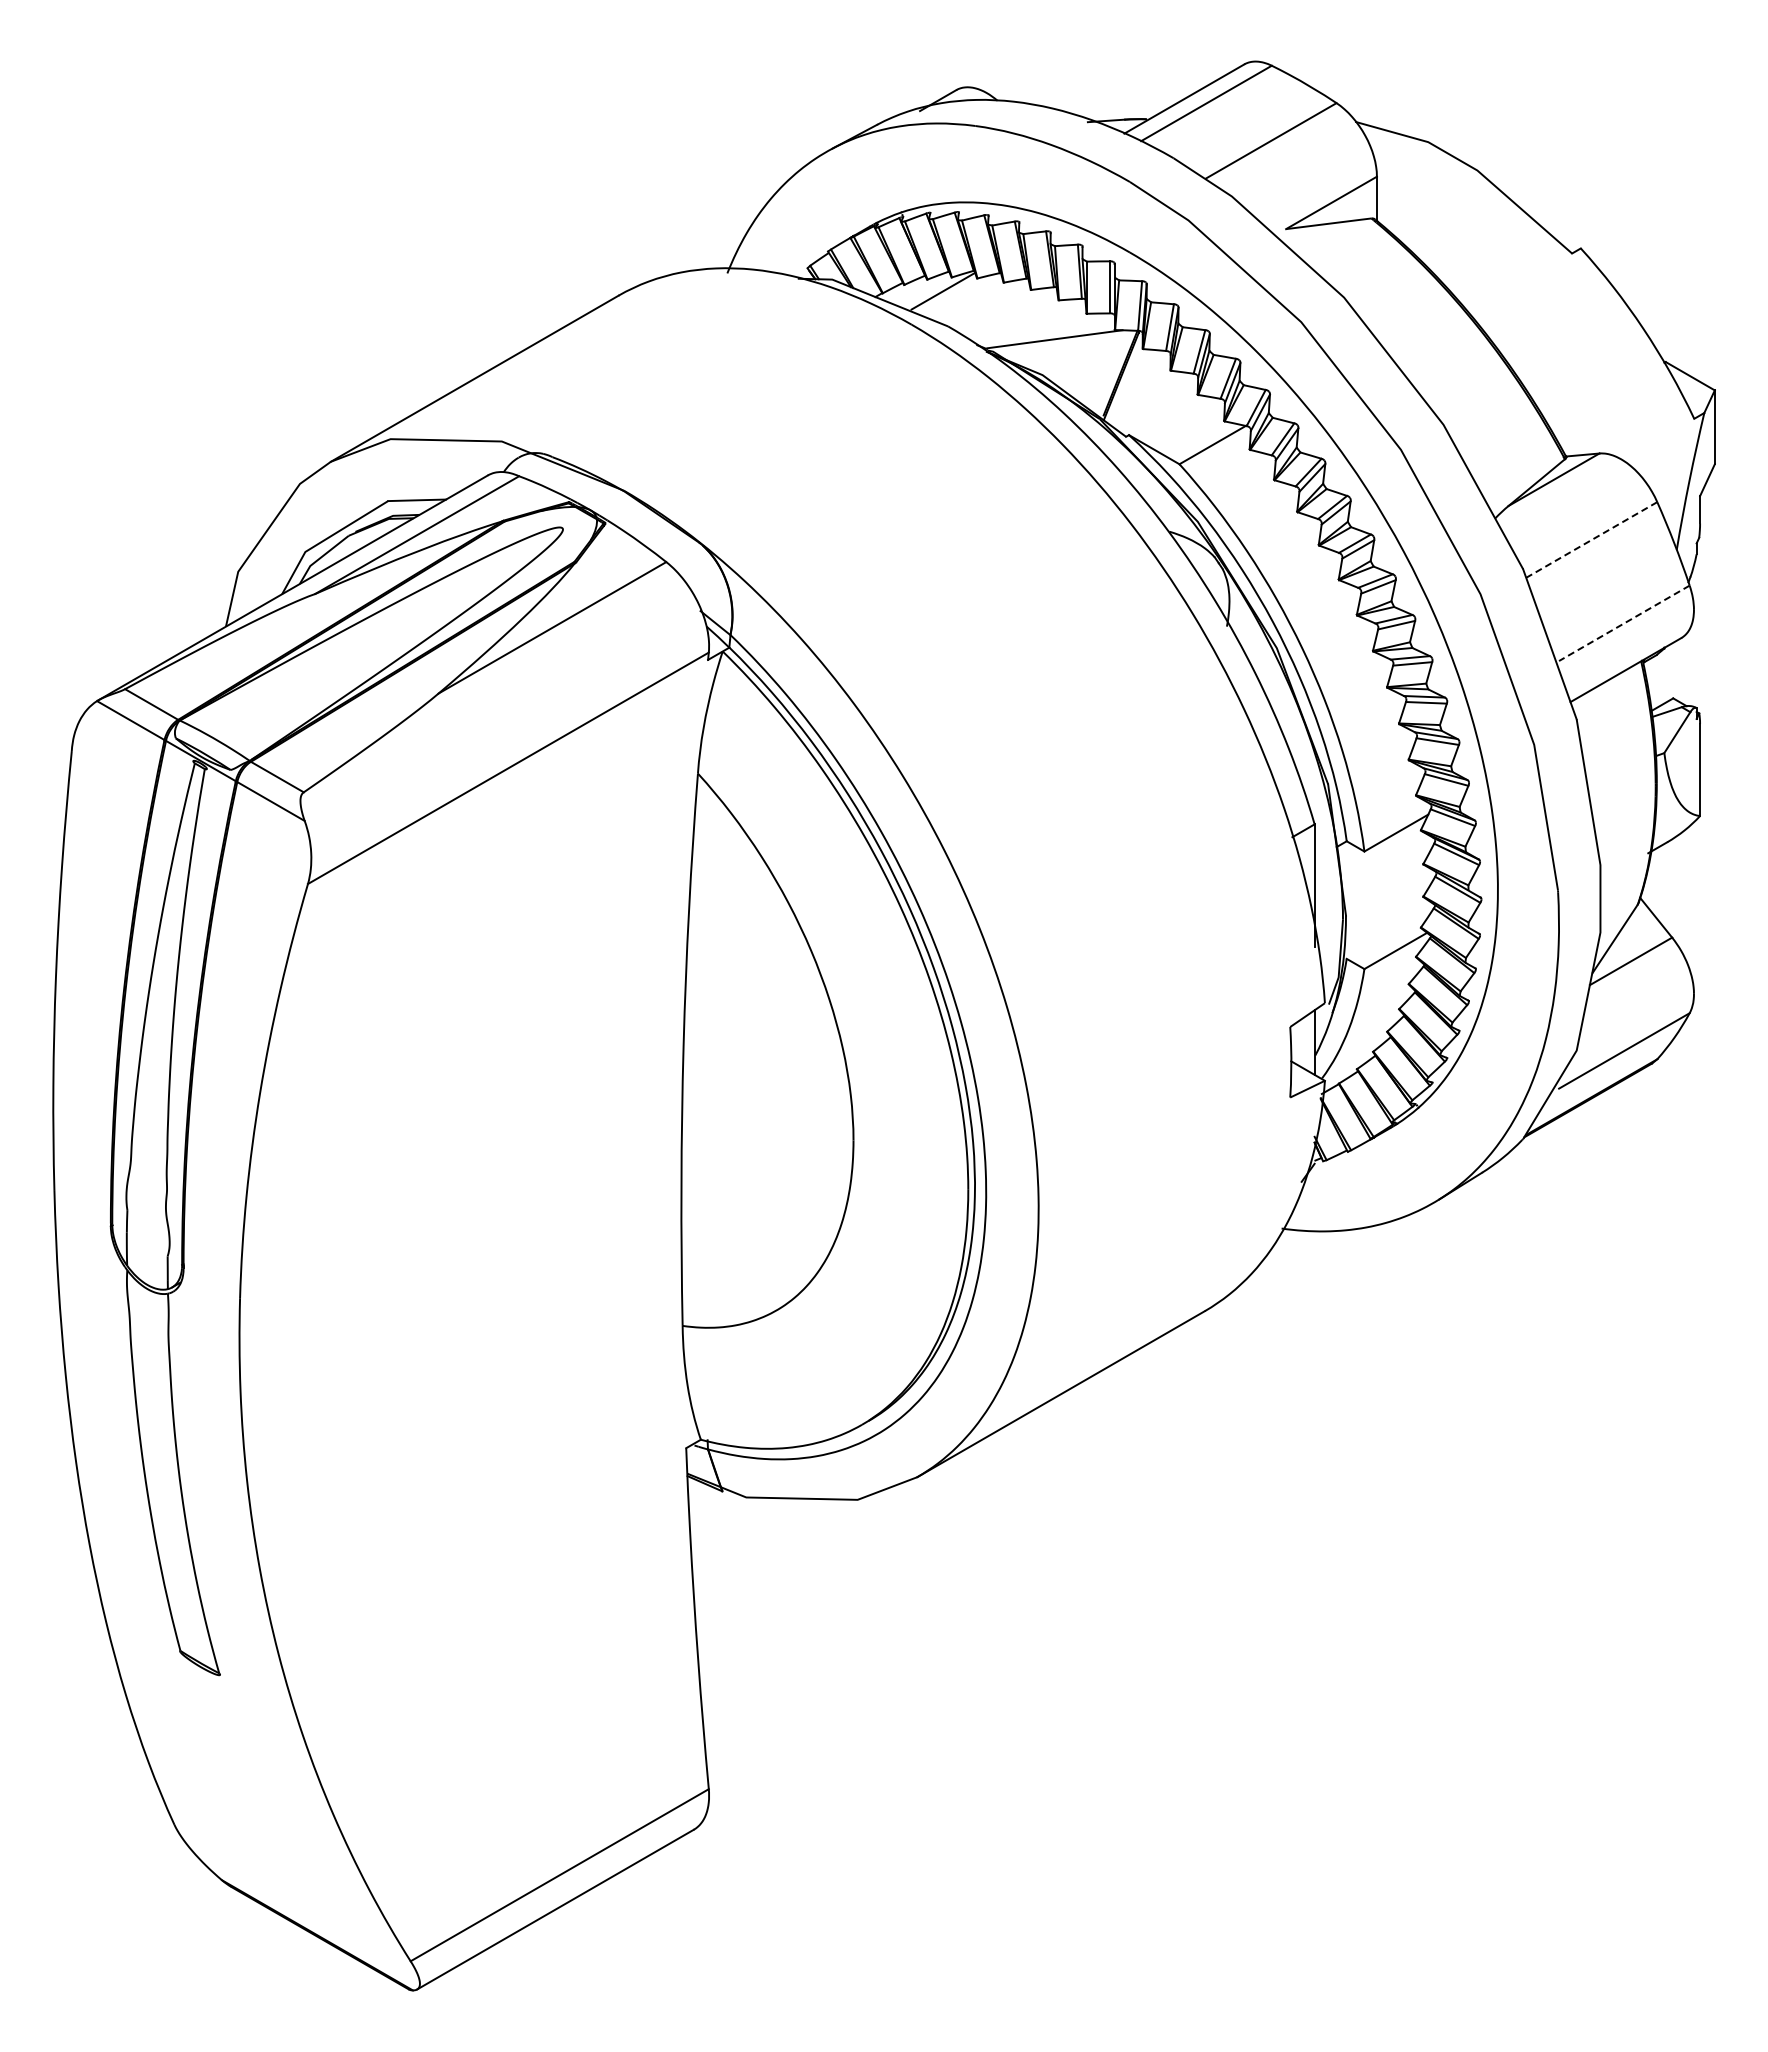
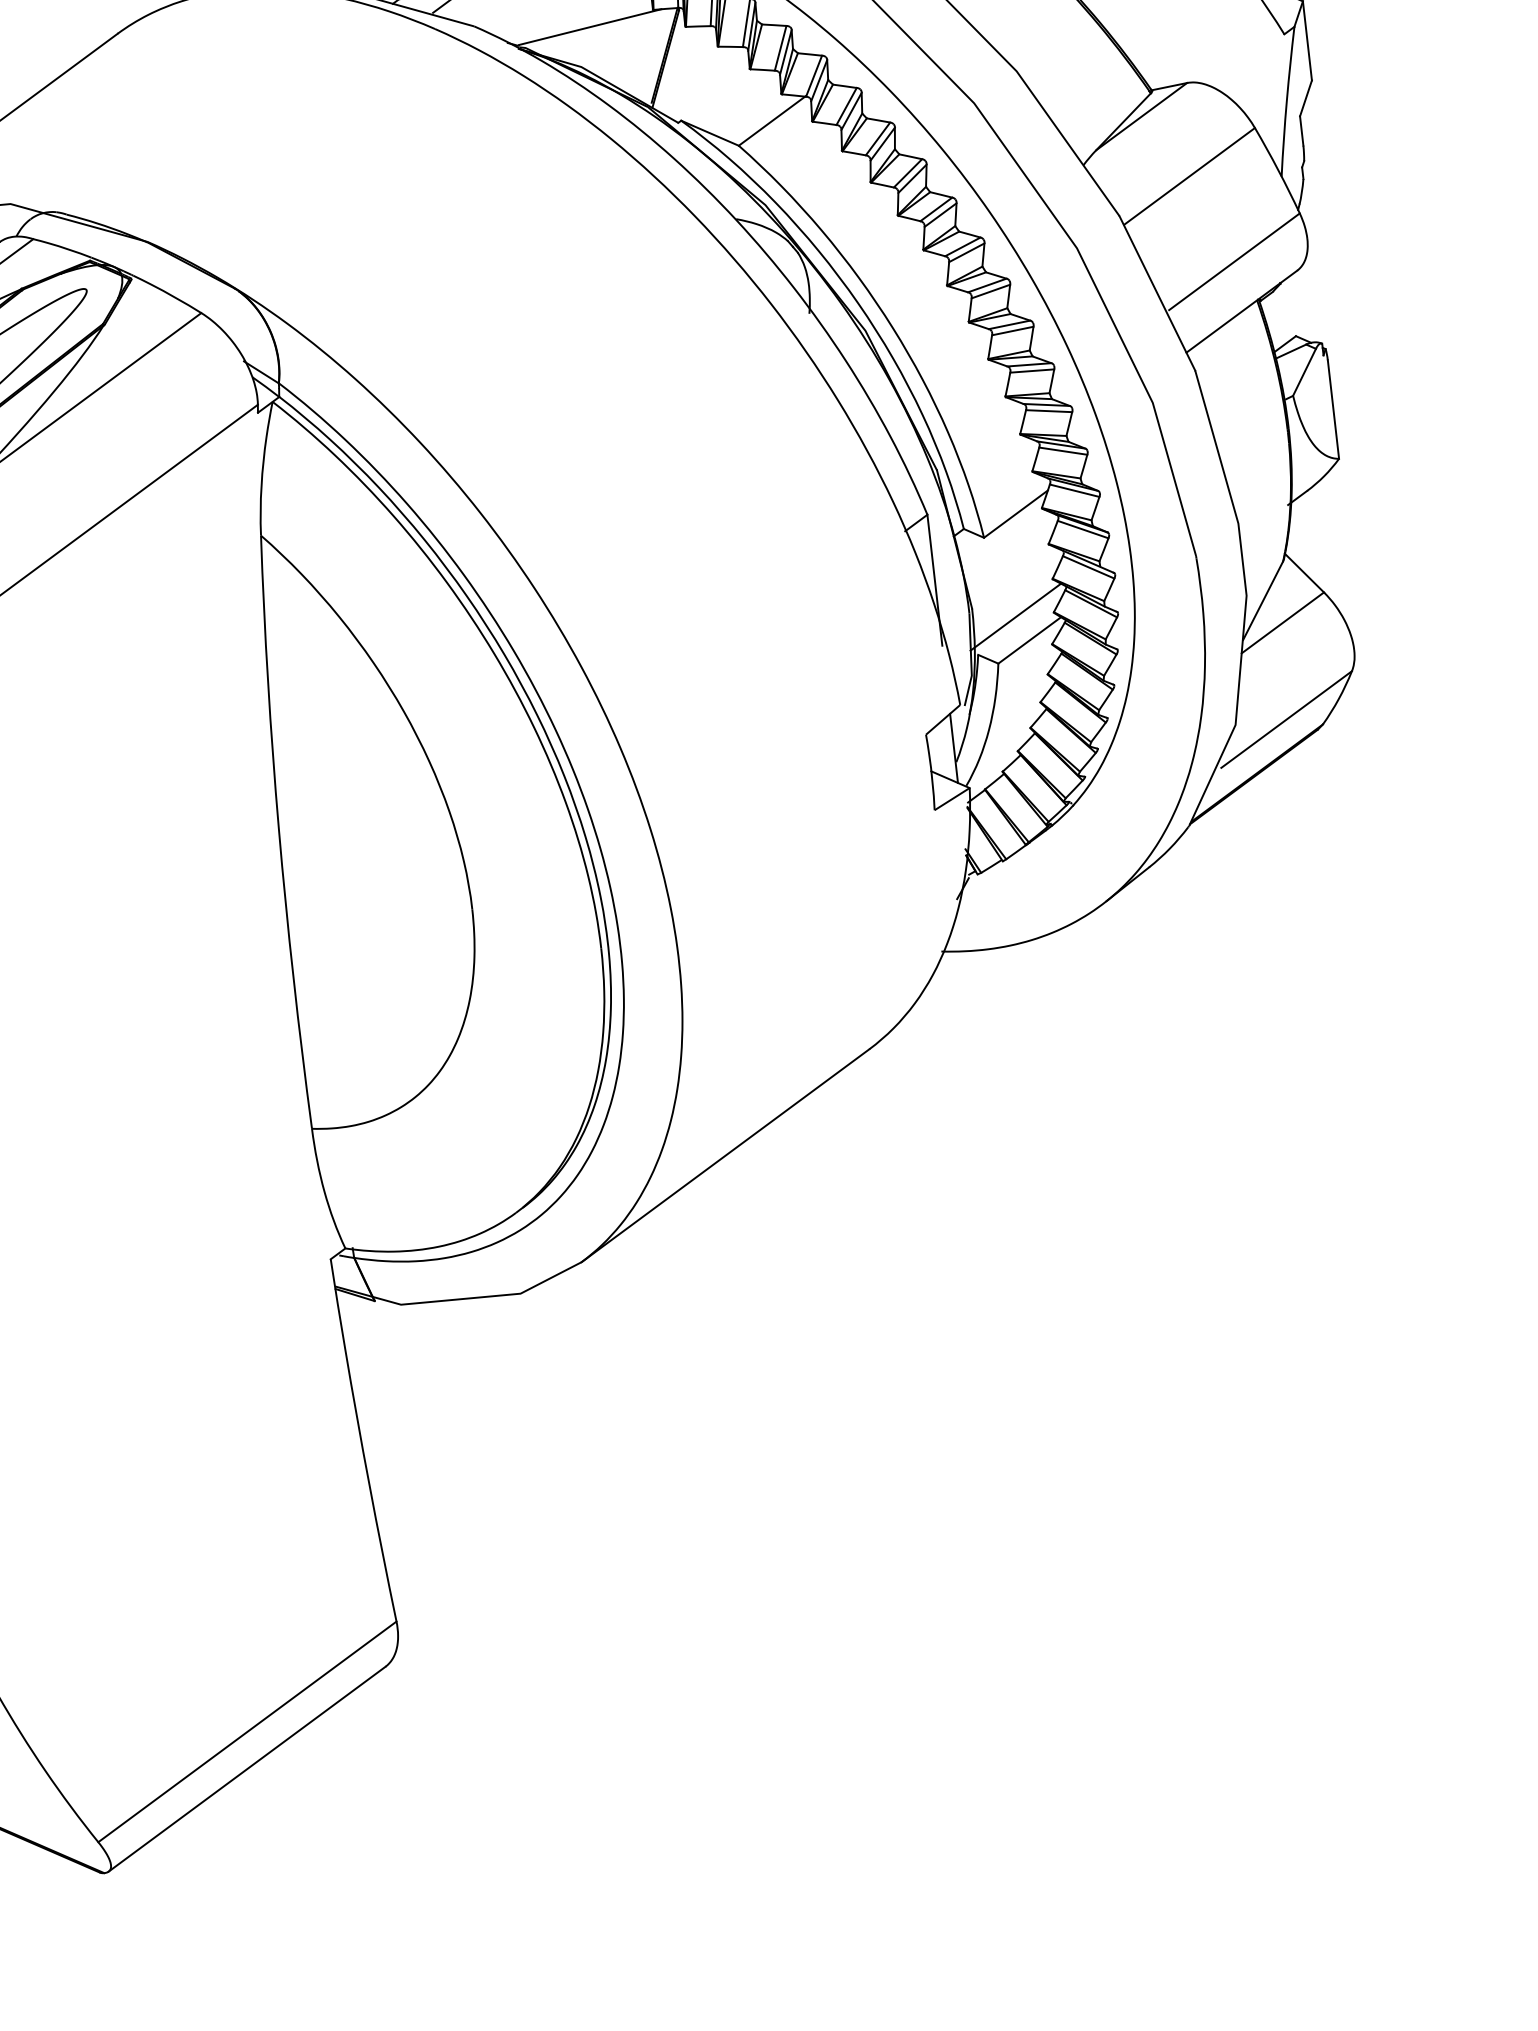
line: (1591, 540) -> (1189, 177), dashed -> solid
line: (1623, 623) -> (1233, 262), dashed -> solid
line: (1385, 927) -> (1015, 616), added

